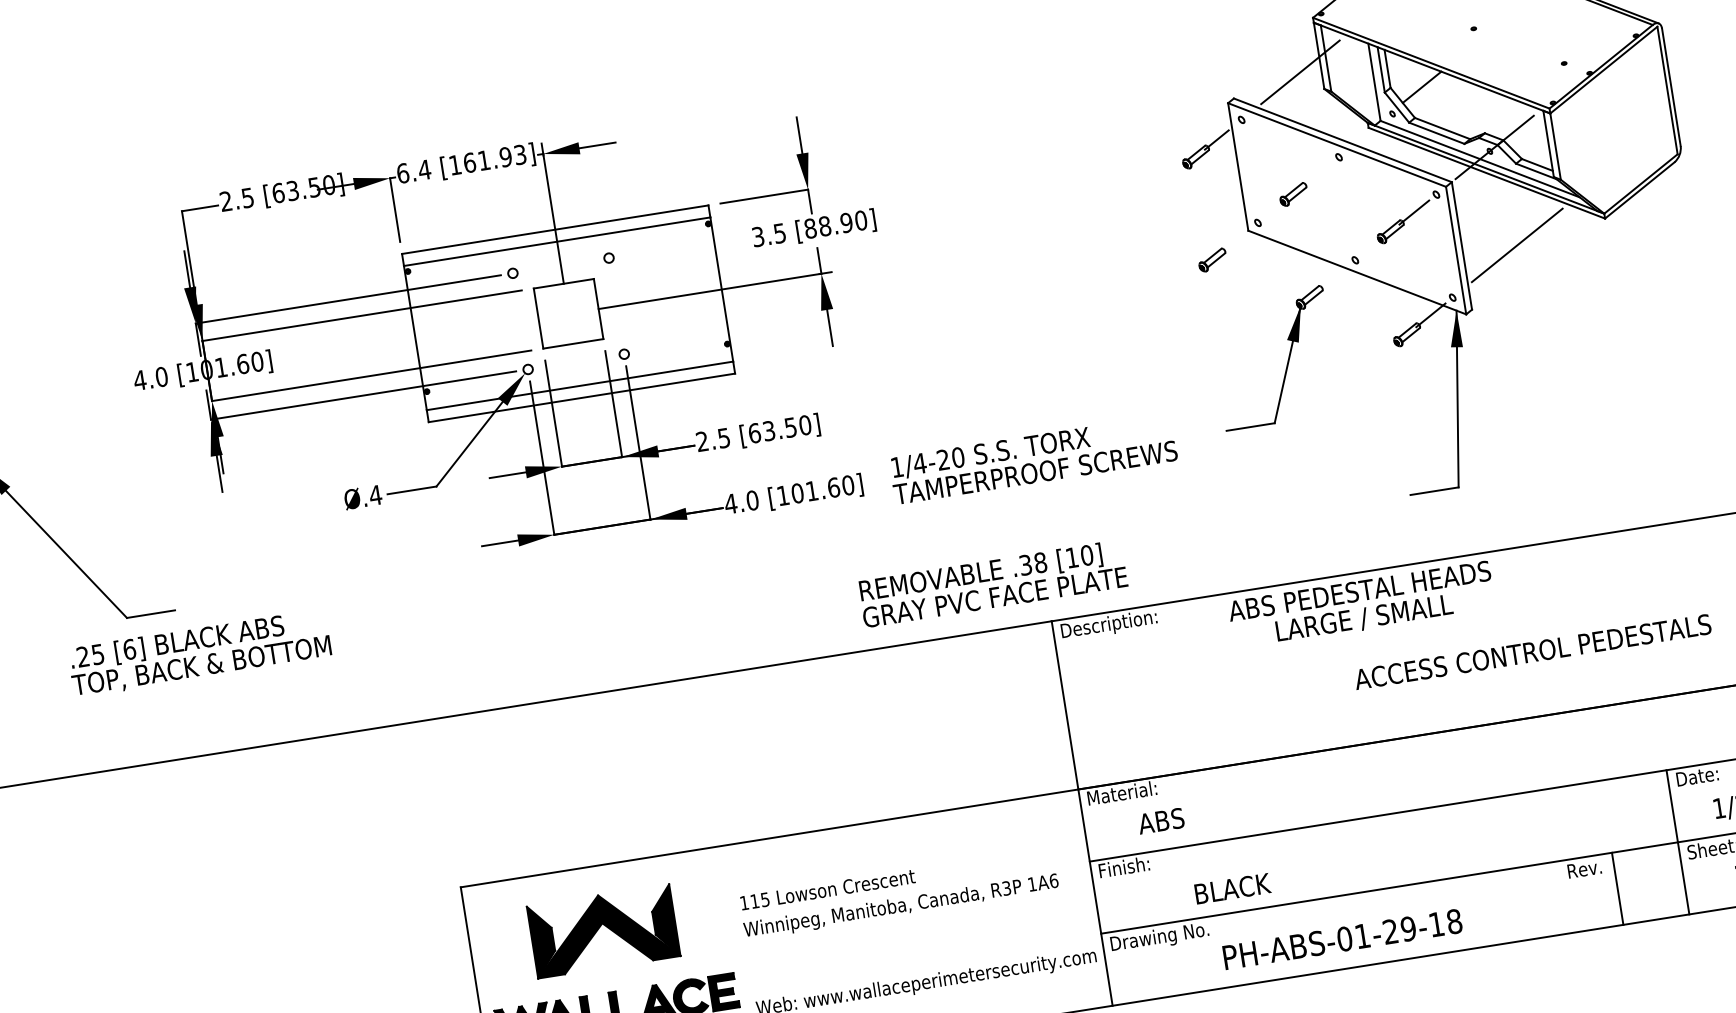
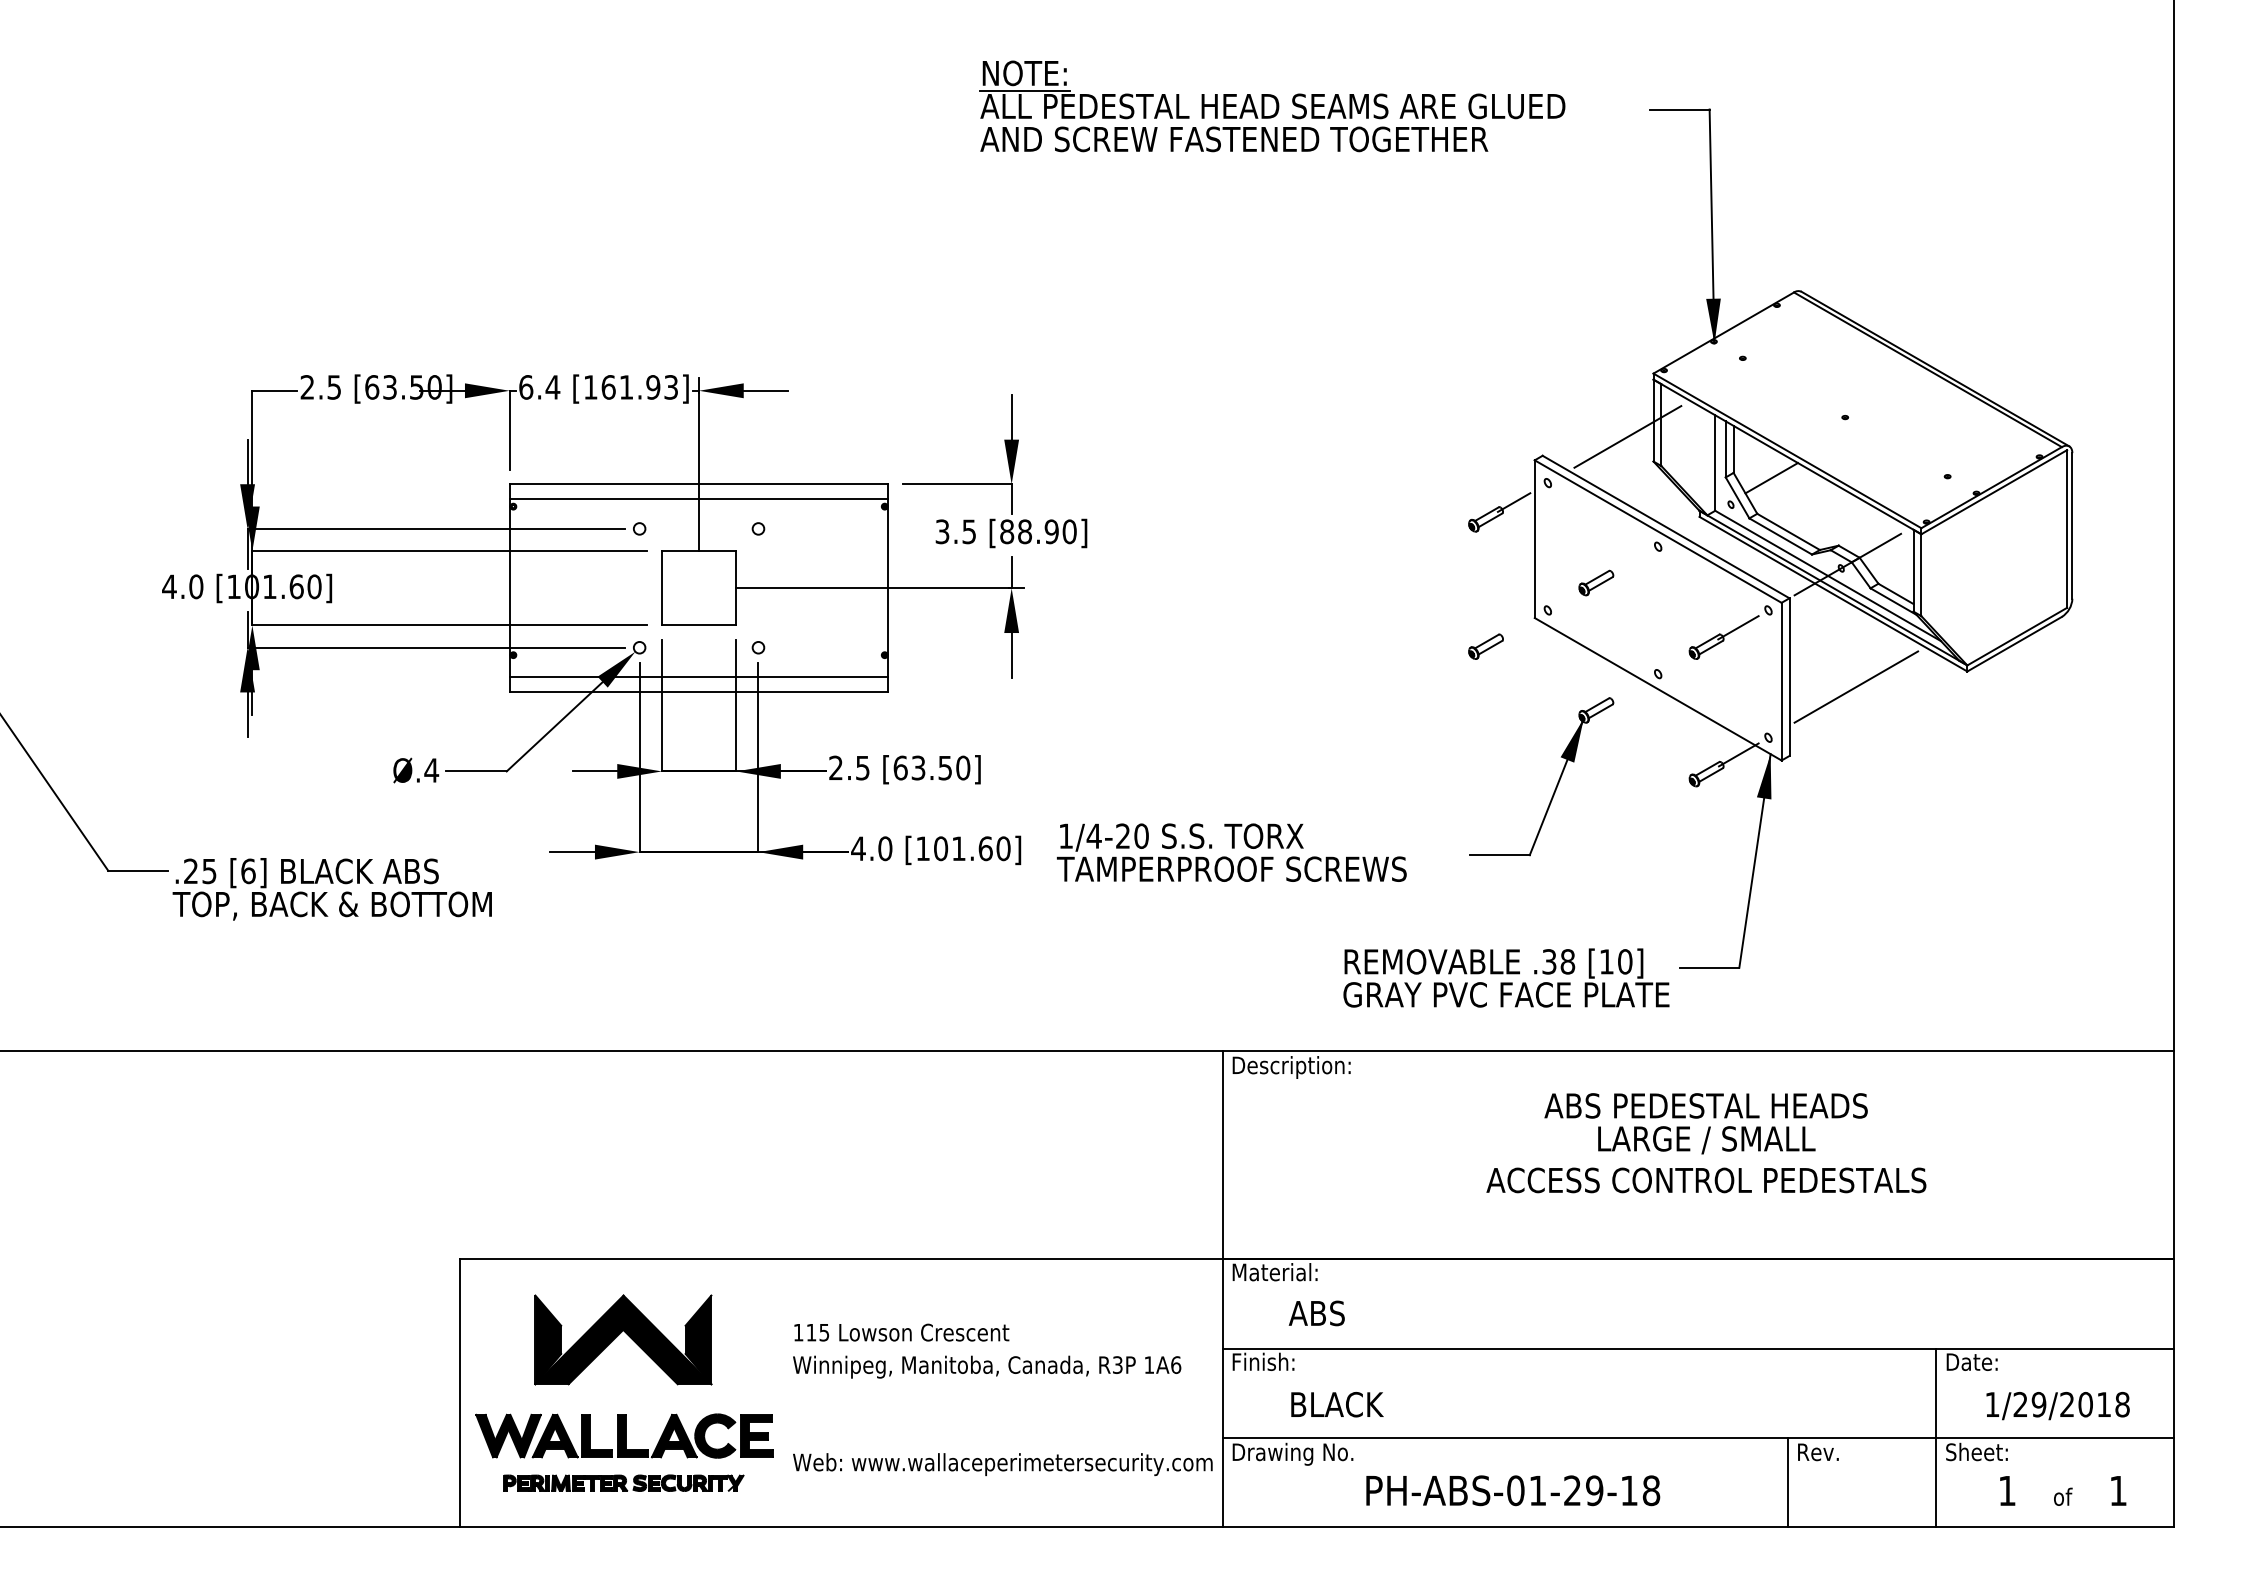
text: (993, 583) -> (1506, 977), moved
text: (1361, 605) -> (1705, 1123), moved
text: (1532, 652) -> (1706, 1180), moved
text: (199, 653) -> (331, 889), moved
text: (1232, 888) -> (1337, 1404), moved
line: (1617, 888) -> (1787, 1481), moved

